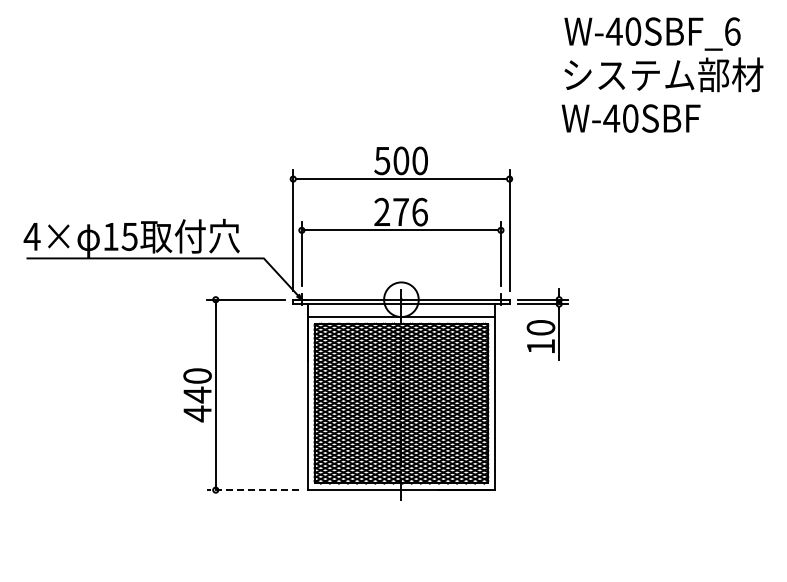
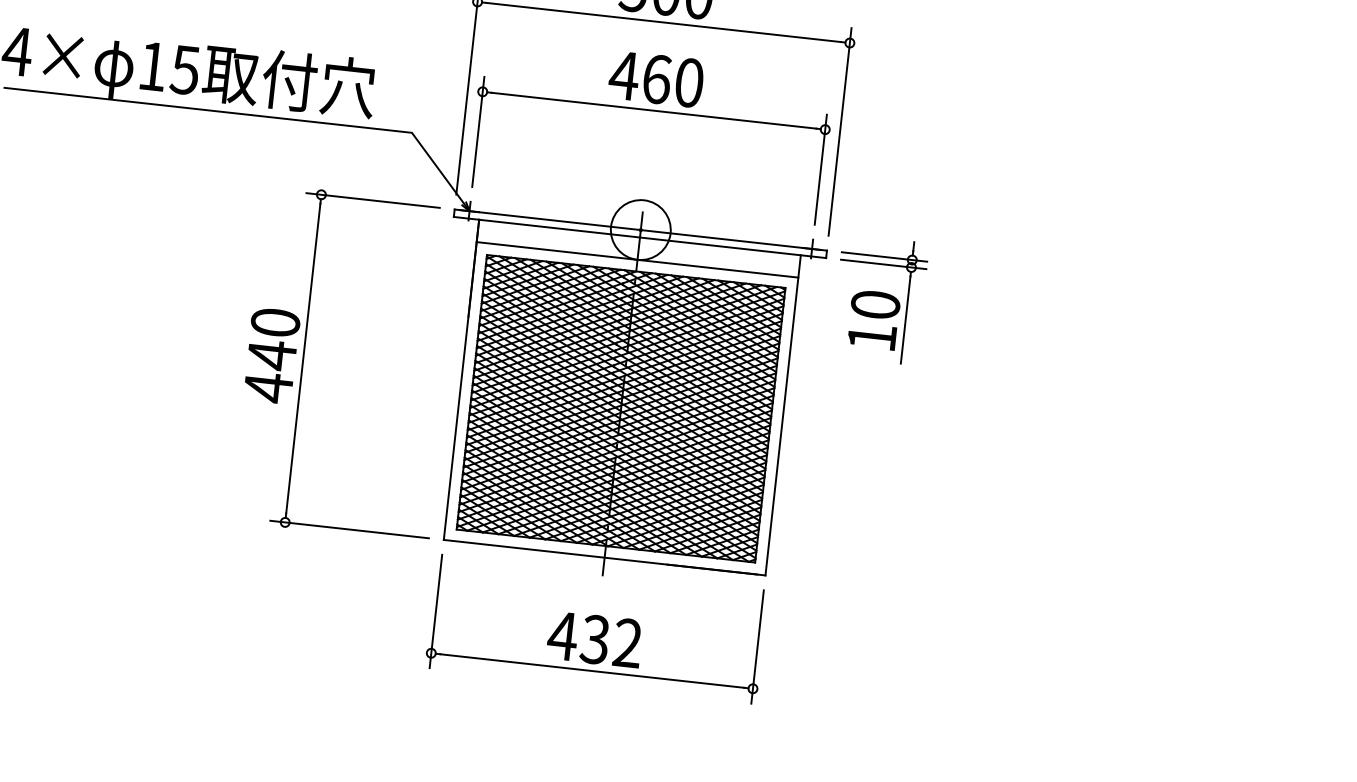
text: (400, 211) -> (655, 78), 276 -> 460
line: (252, 490) -> (348, 530), dashed -> solid
part: (401, 531) -> (596, 628), added

